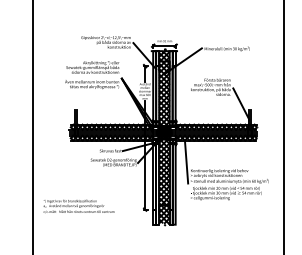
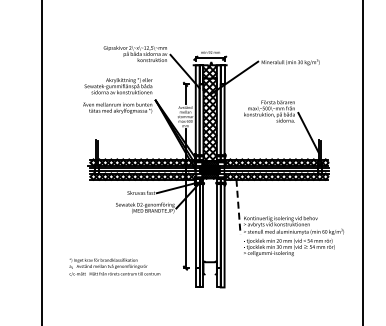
line: (186, 162) -> (238, 207), solid -> dashed
hatch: (163, 183) -> (209, 234), removed
text: (78, 206) -> (114, 266), moved

